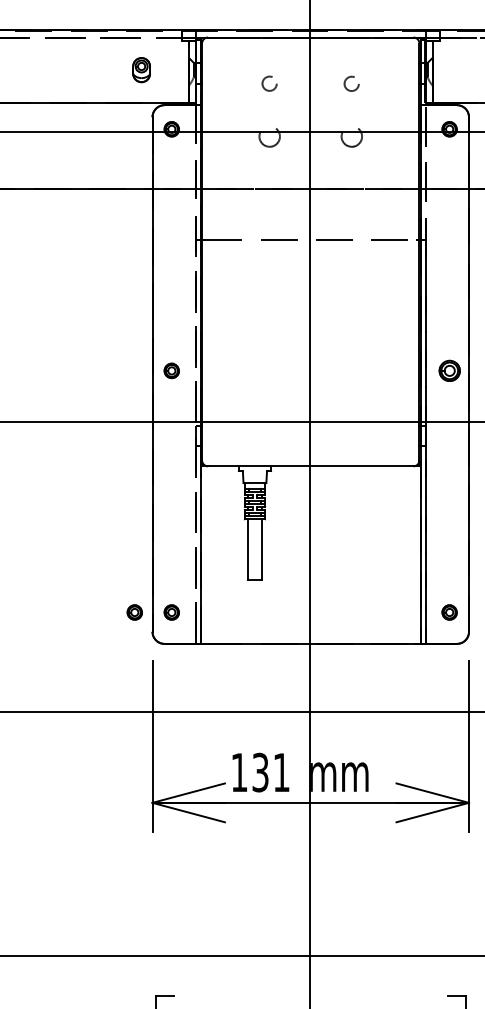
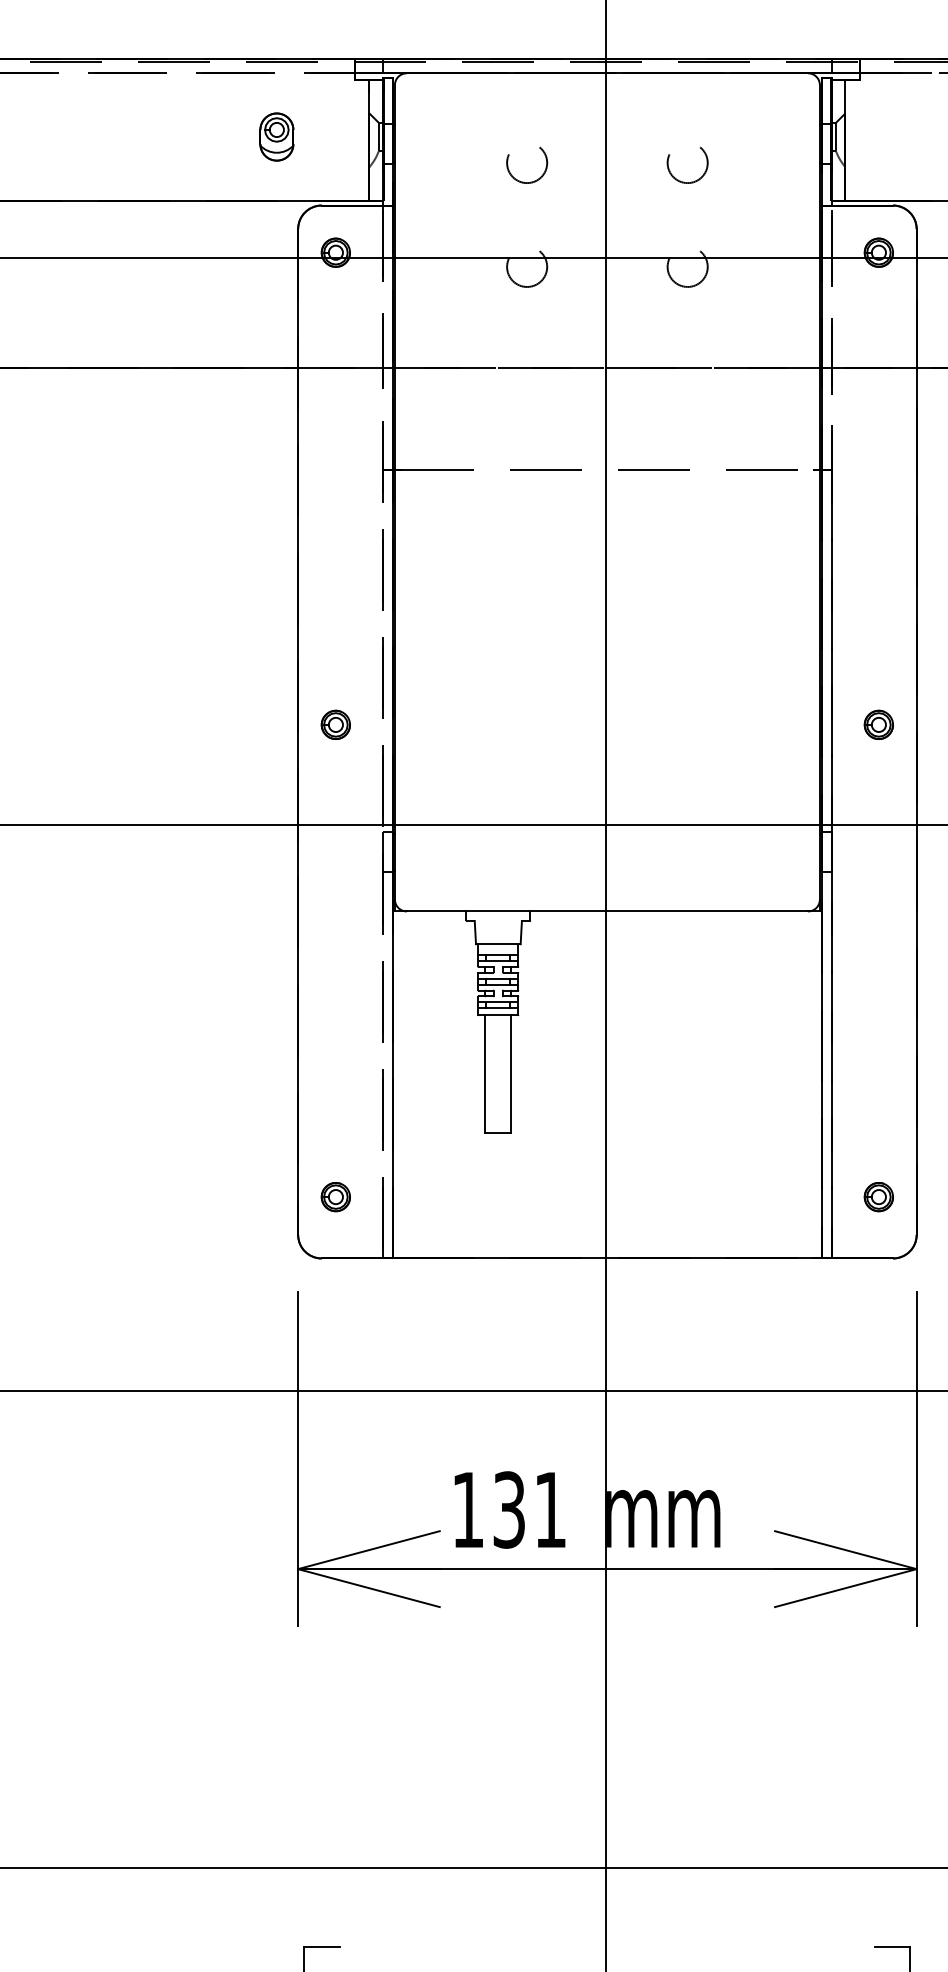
circle: (269, 84) -> (526, 165), size x1.43
circle: (351, 84) -> (687, 165), size x1.43
part: (449, 370) -> (878, 724), size x0.71
part: (134, 612) -> (262, 1197), removed

